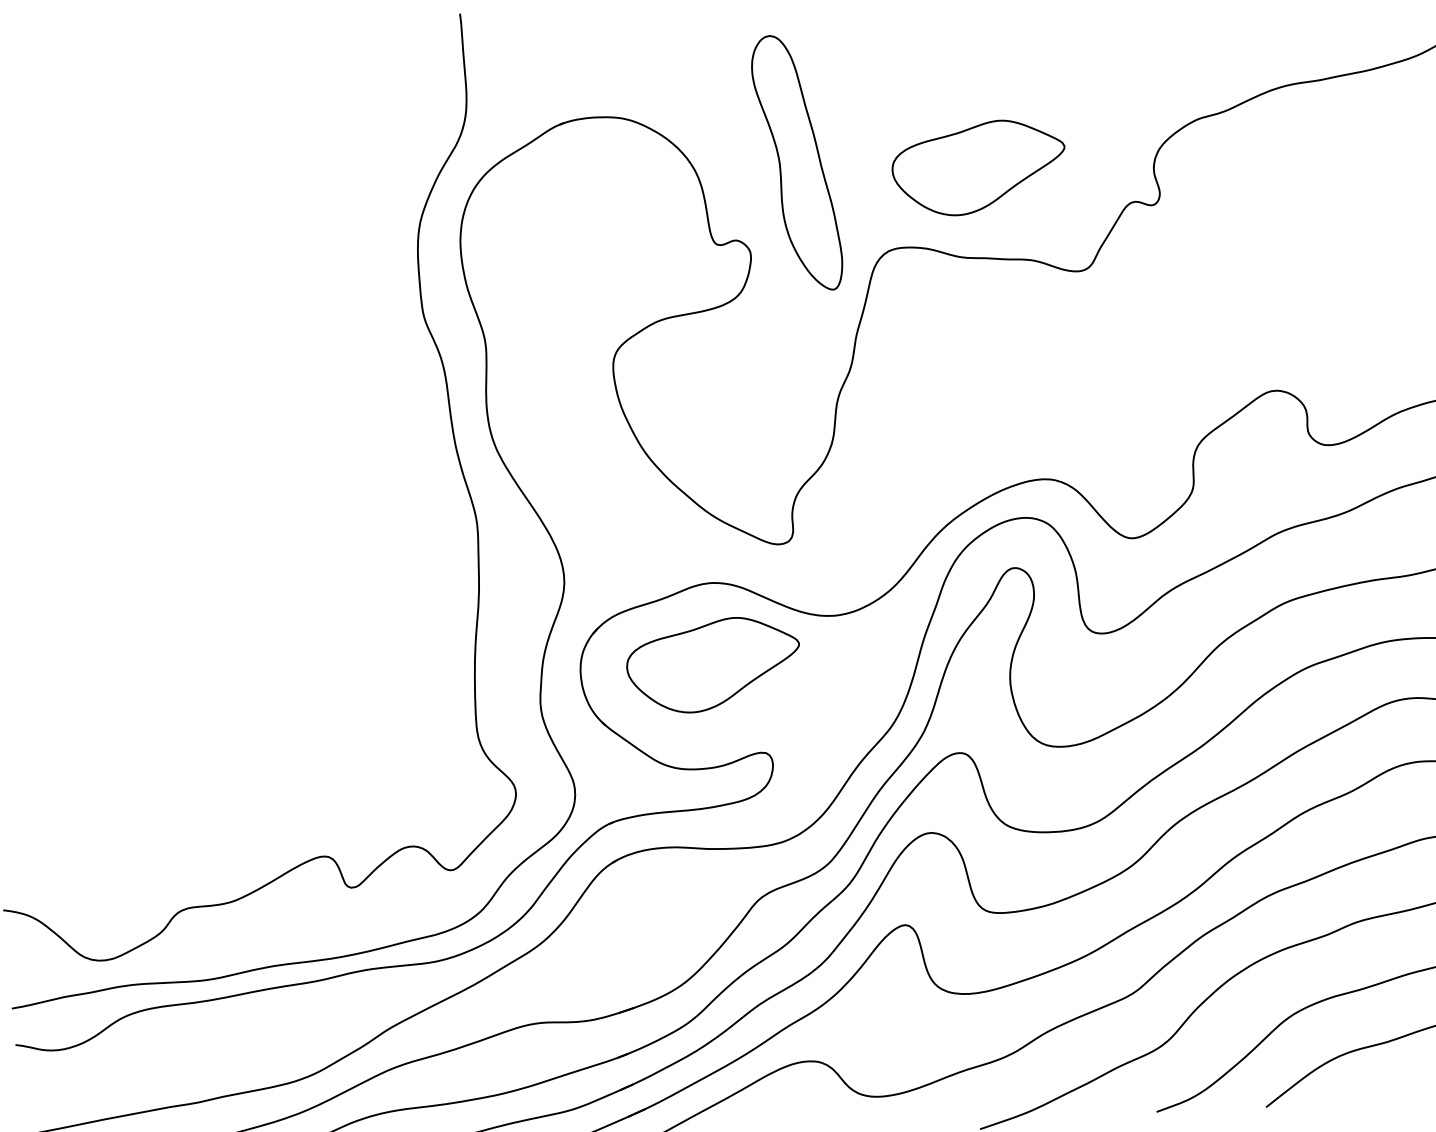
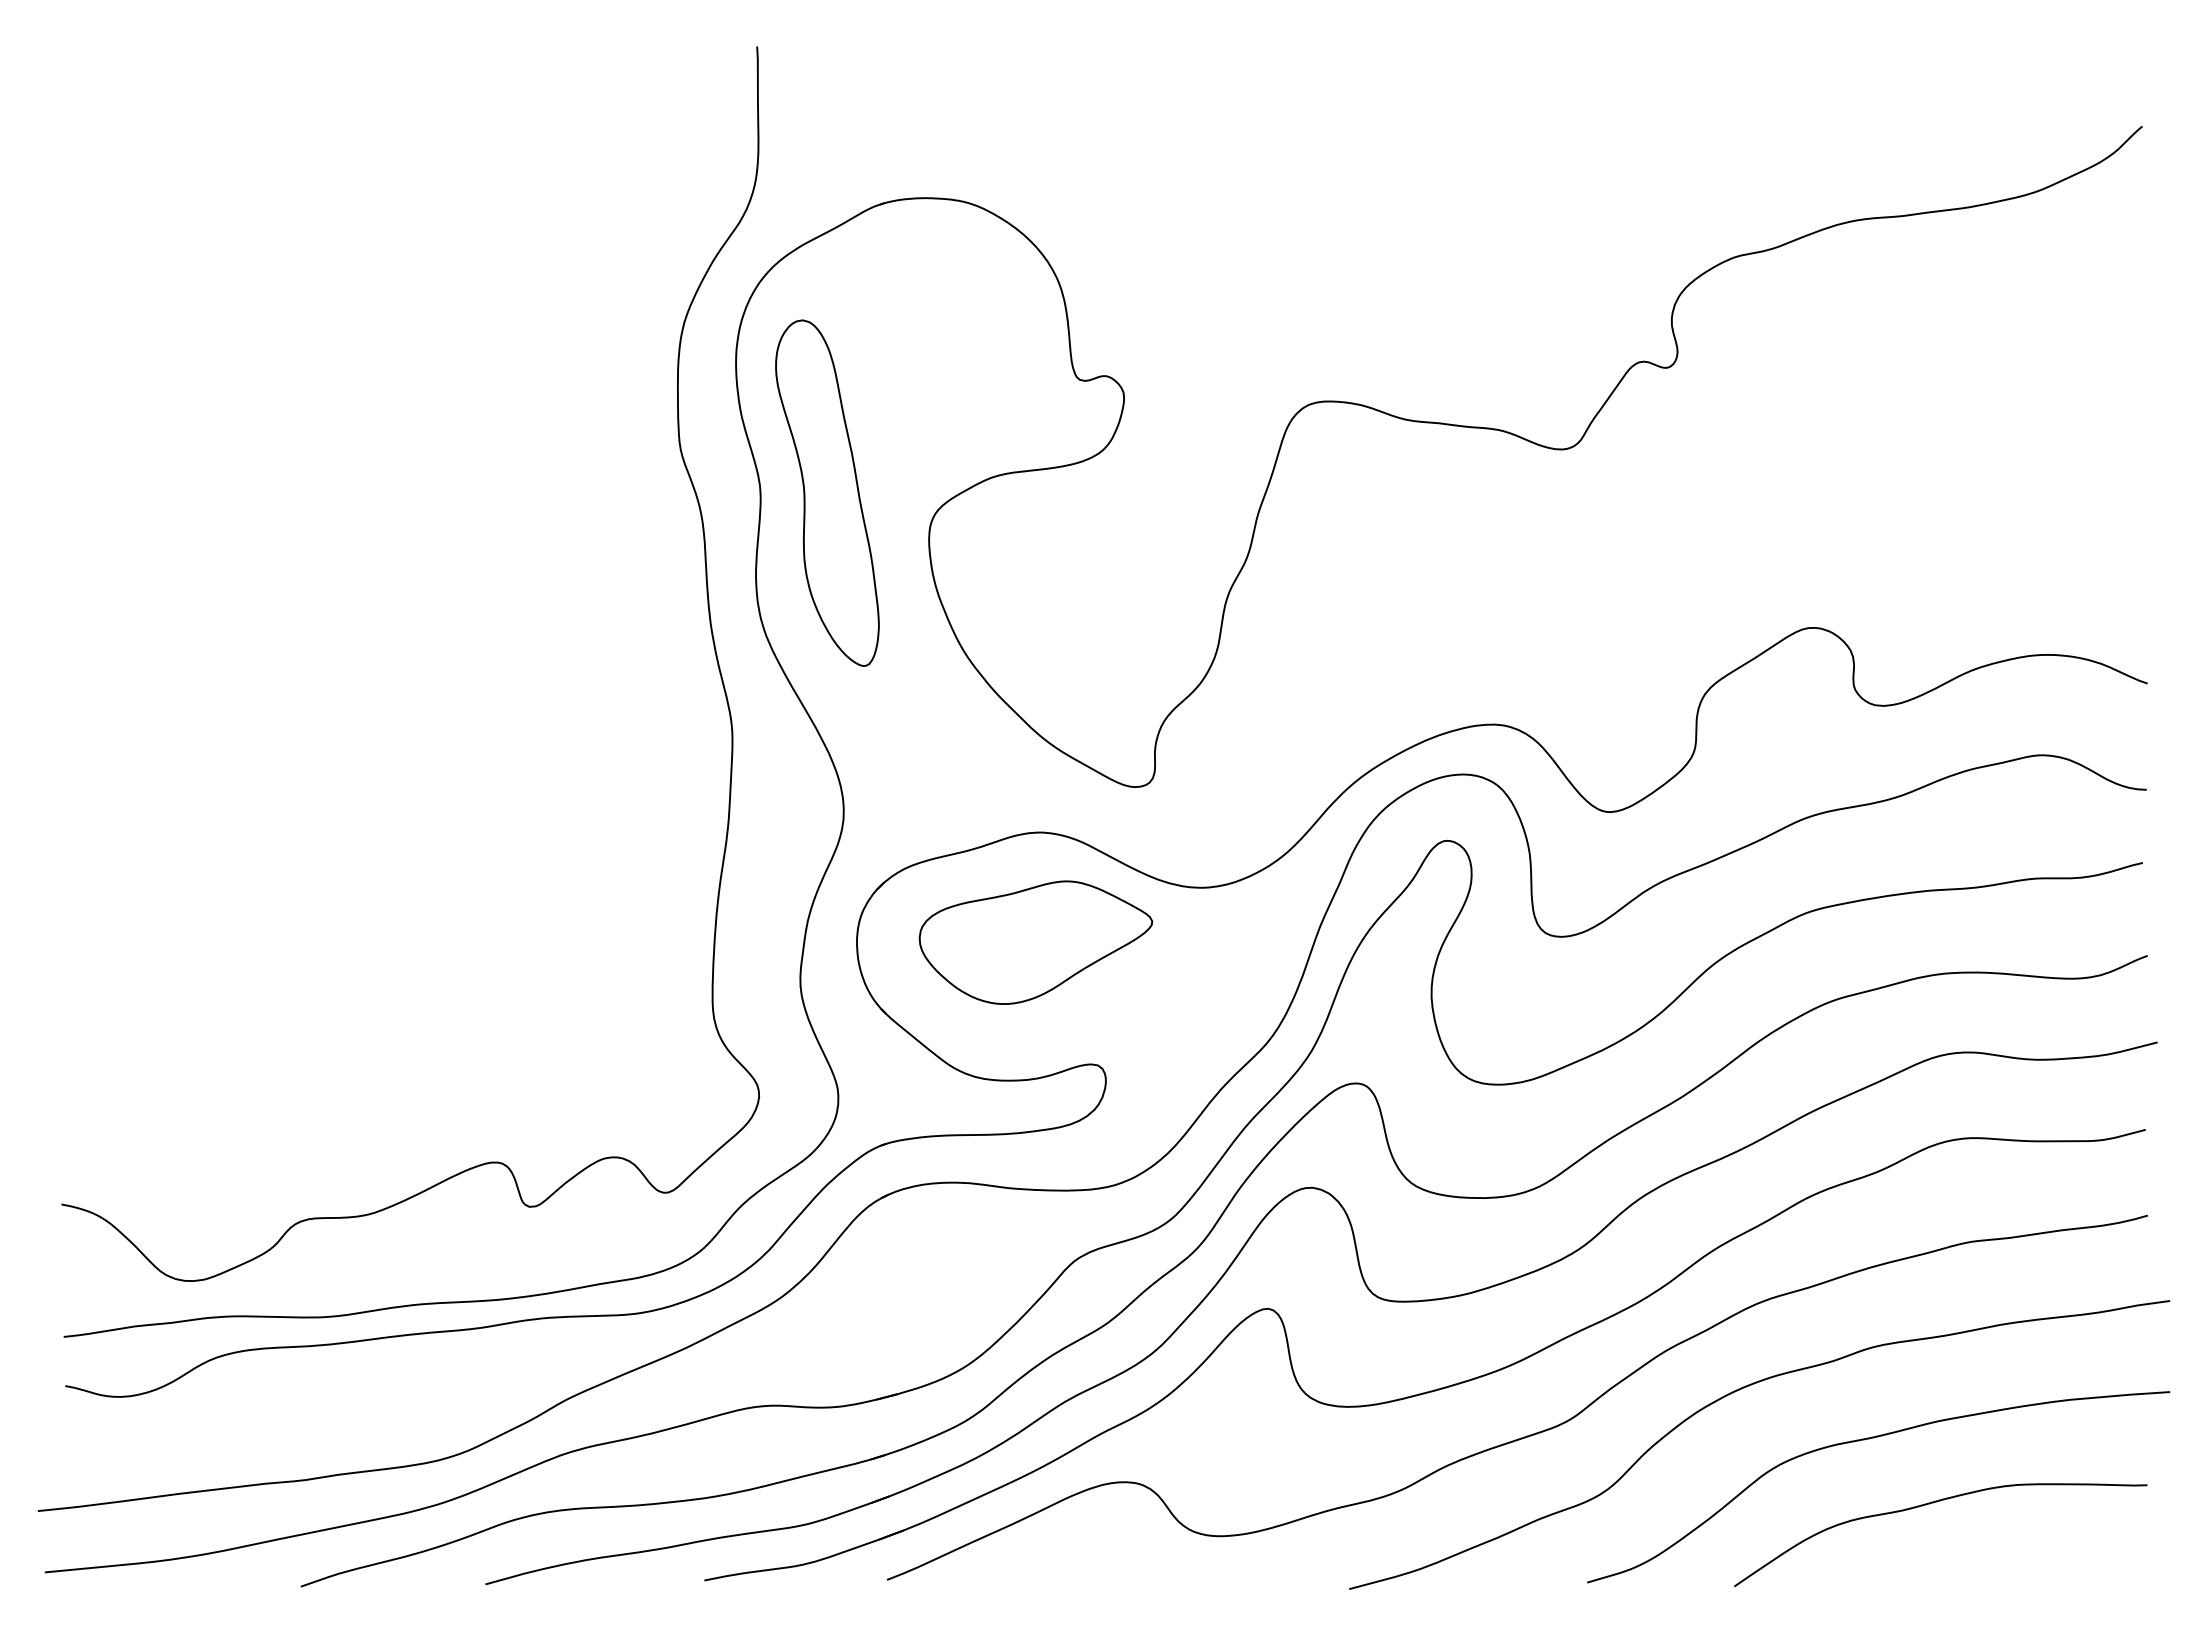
part: (796, 162) -> (827, 492), moved
part: (978, 167) -> (1437, 301), removed

